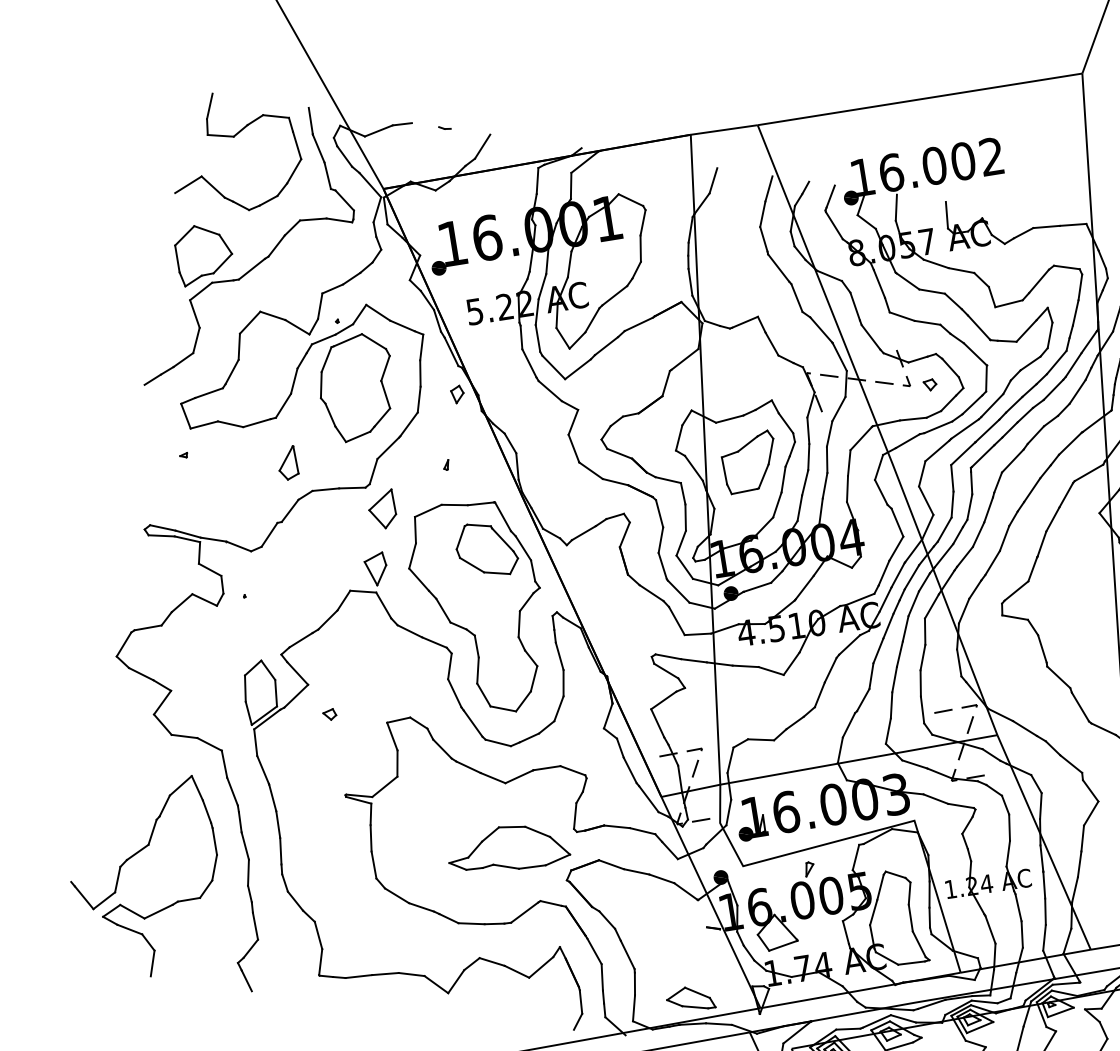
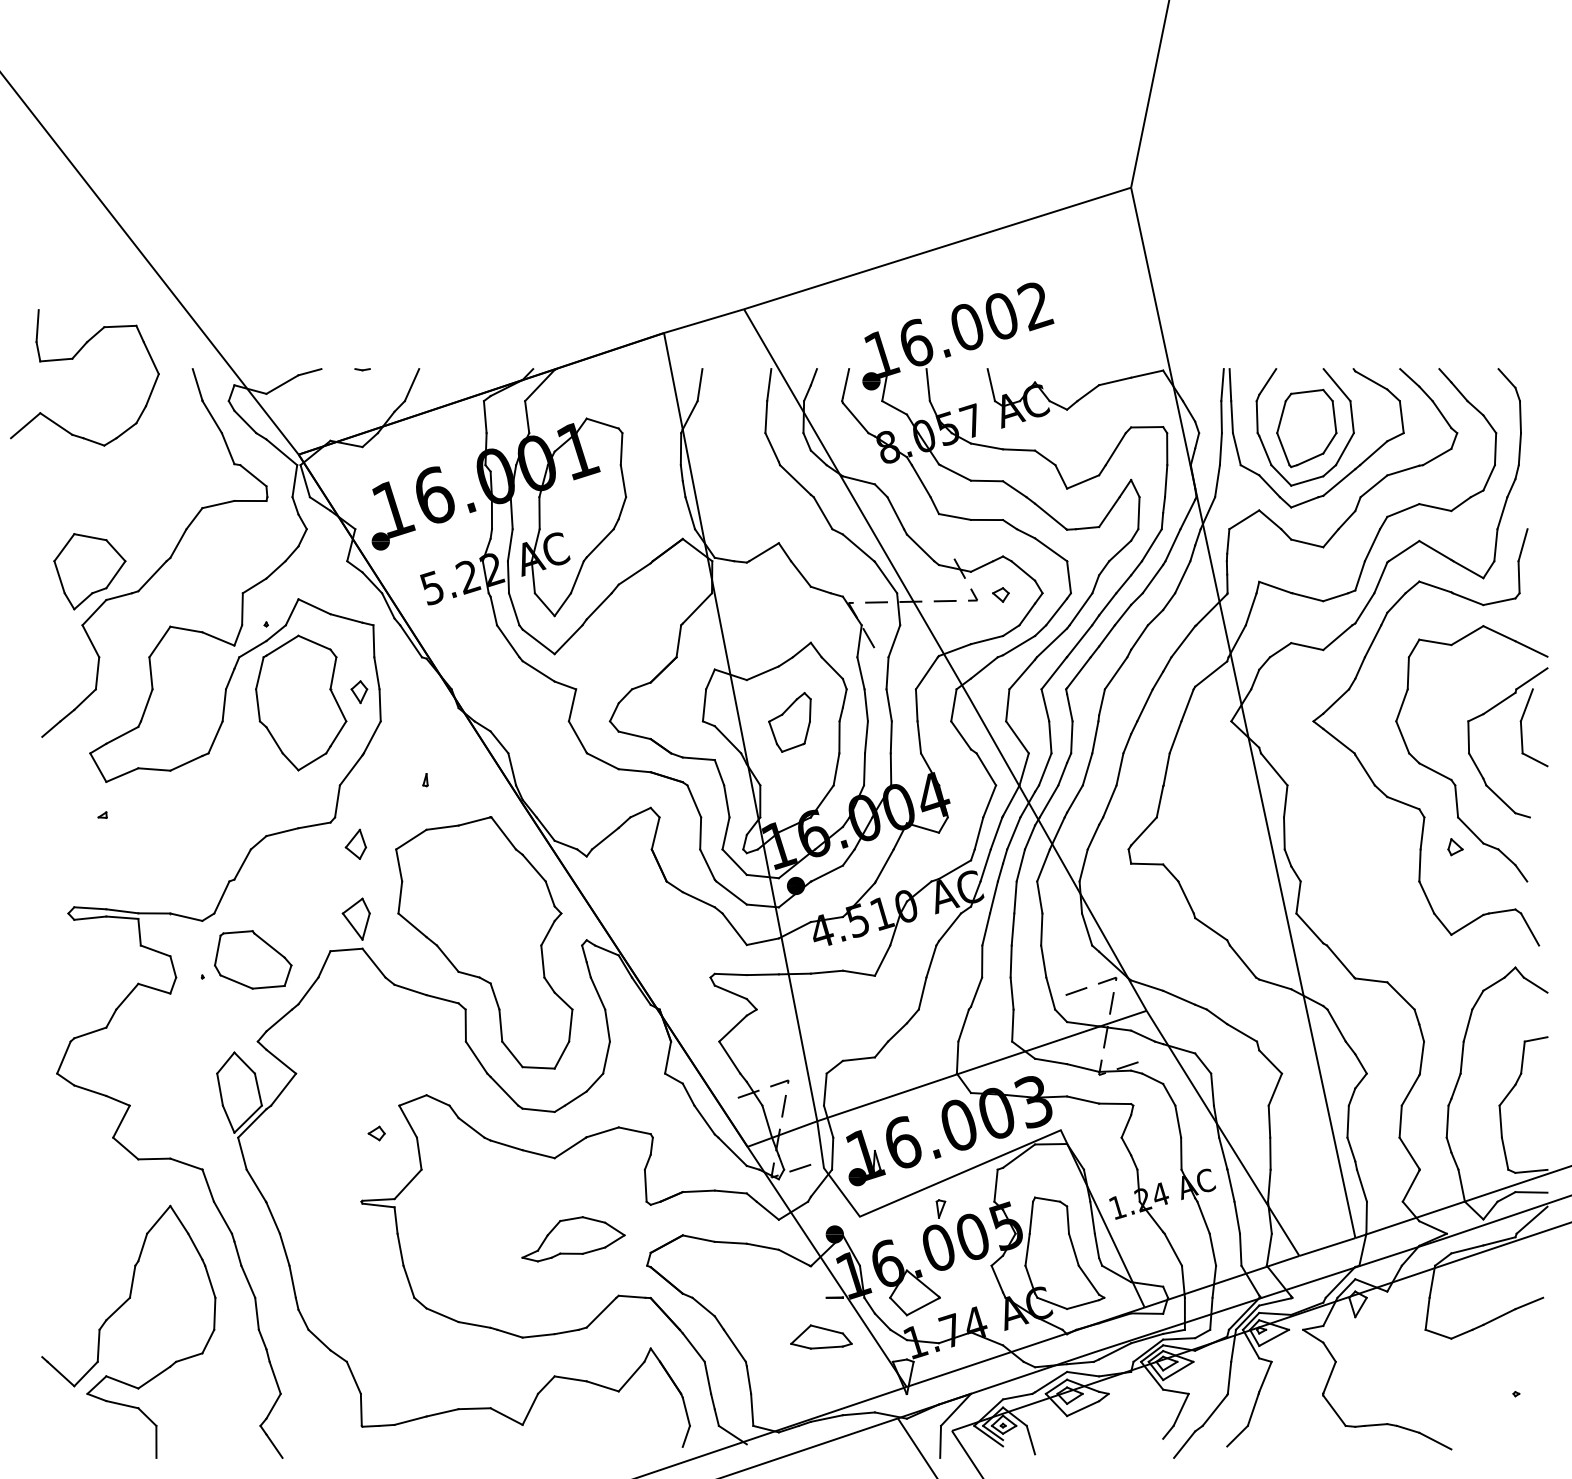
part: (234, 137) -> (73, 359), moved
part: (457, 394) -> (359, 692), moved
part: (745, 461) -> (789, 722), size x0.7
part: (290, 462) -> (234, 805), removed
part: (382, 508) -> (355, 844), size x0.6
part: (488, 549) -> (253, 959), moved
part: (329, 714) -> (376, 1133), moved
part: (511, 849) -> (573, 1238), size x0.7
part: (692, 997) -> (821, 1336), moved

